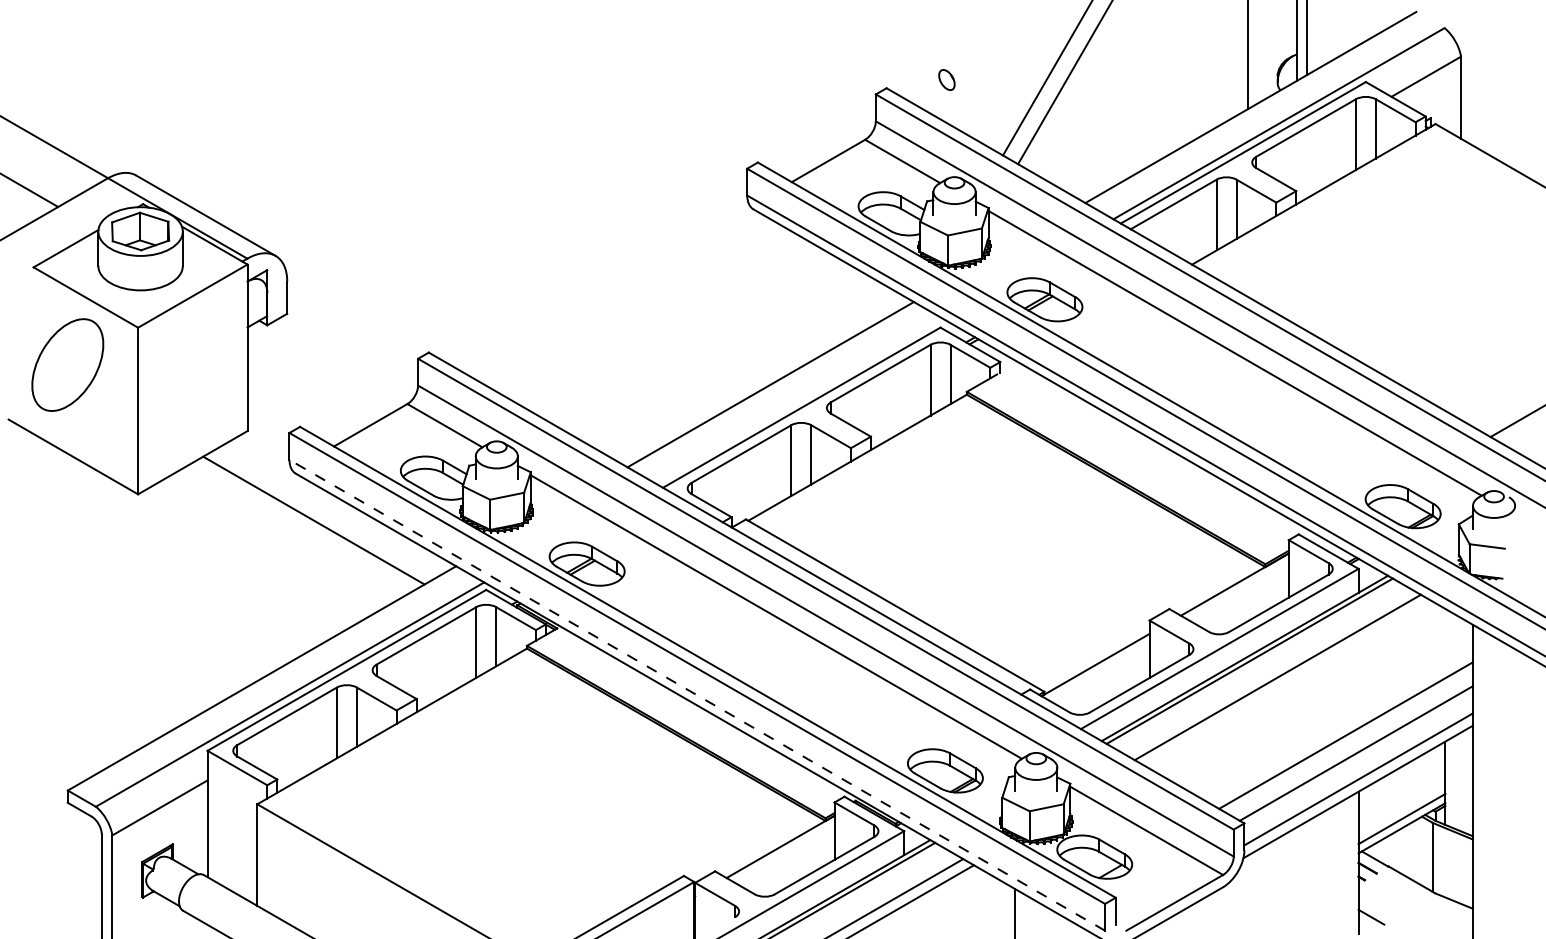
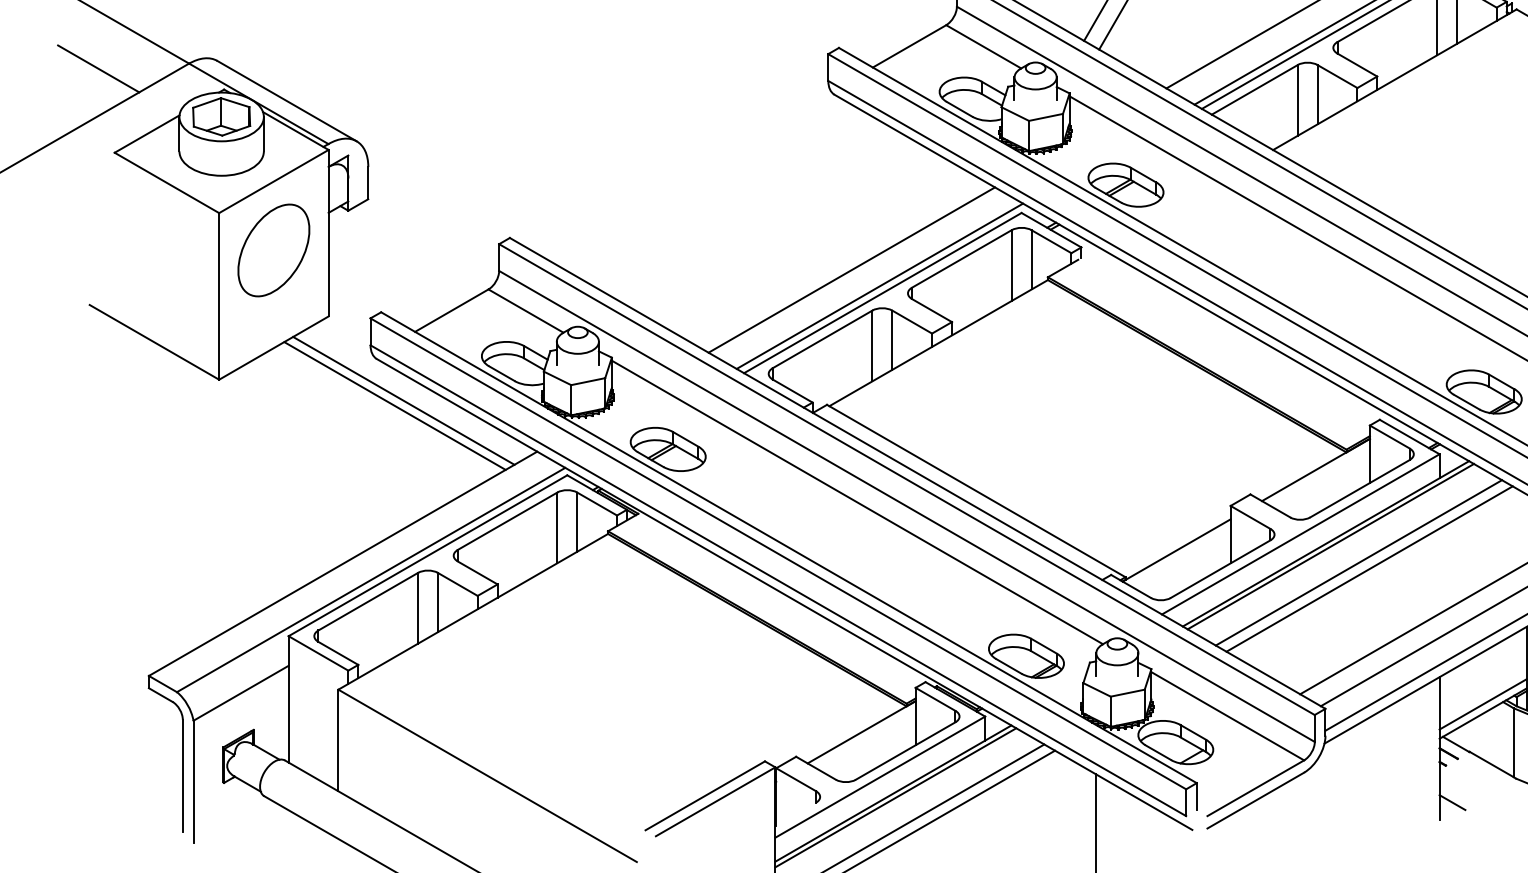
part: (67, 364) -> (273, 249), moved
line: (798, 400) -> (879, 285), added
line: (322, 515) -> (403, 400), added
line: (1288, 683) -> (1369, 568), added
line: (697, 695) -> (778, 580), dashed -> solid

